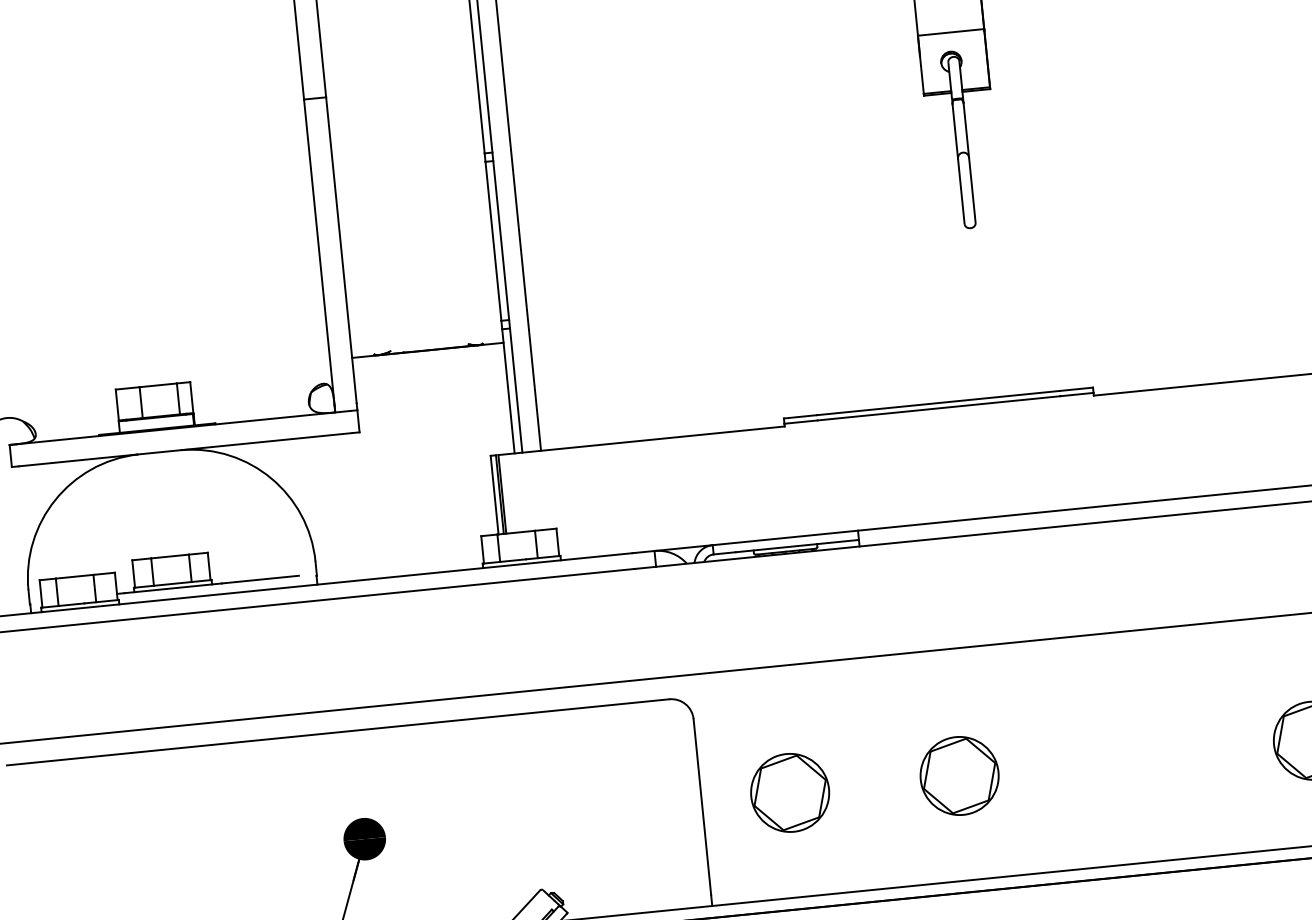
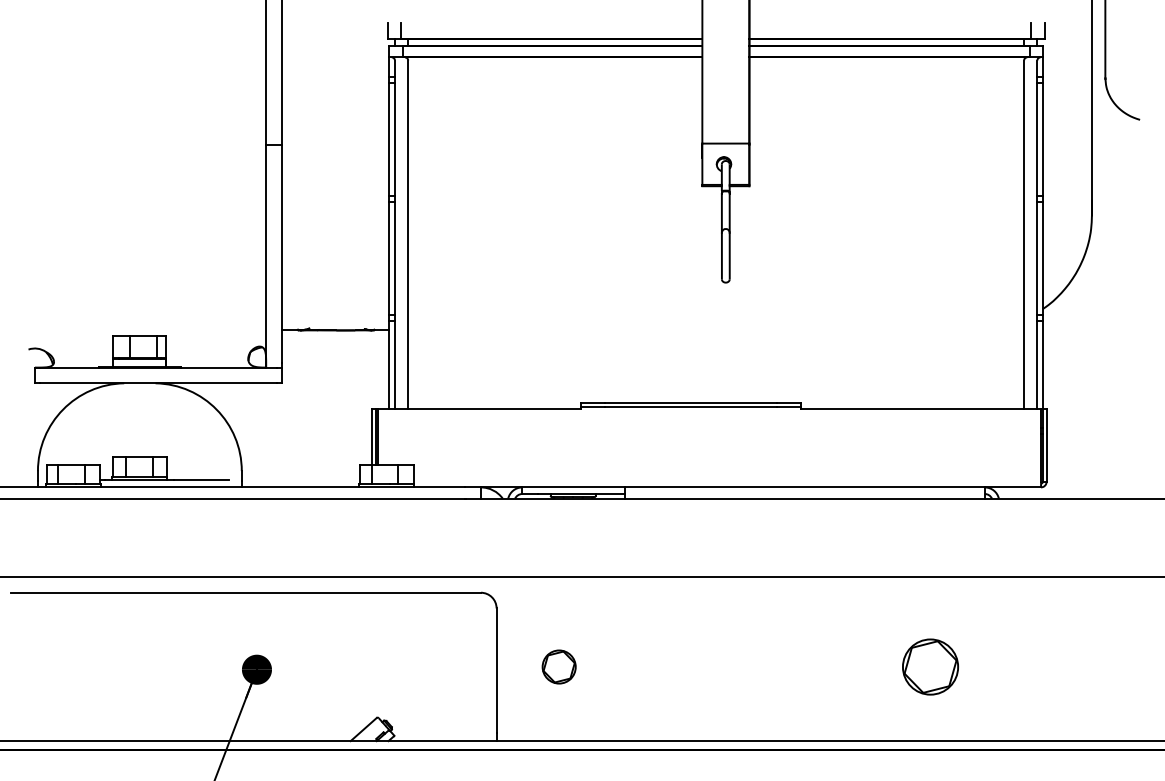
part: (959, 775) -> (679, 666), removed
part: (788, 792) -> (558, 666), size x0.6

